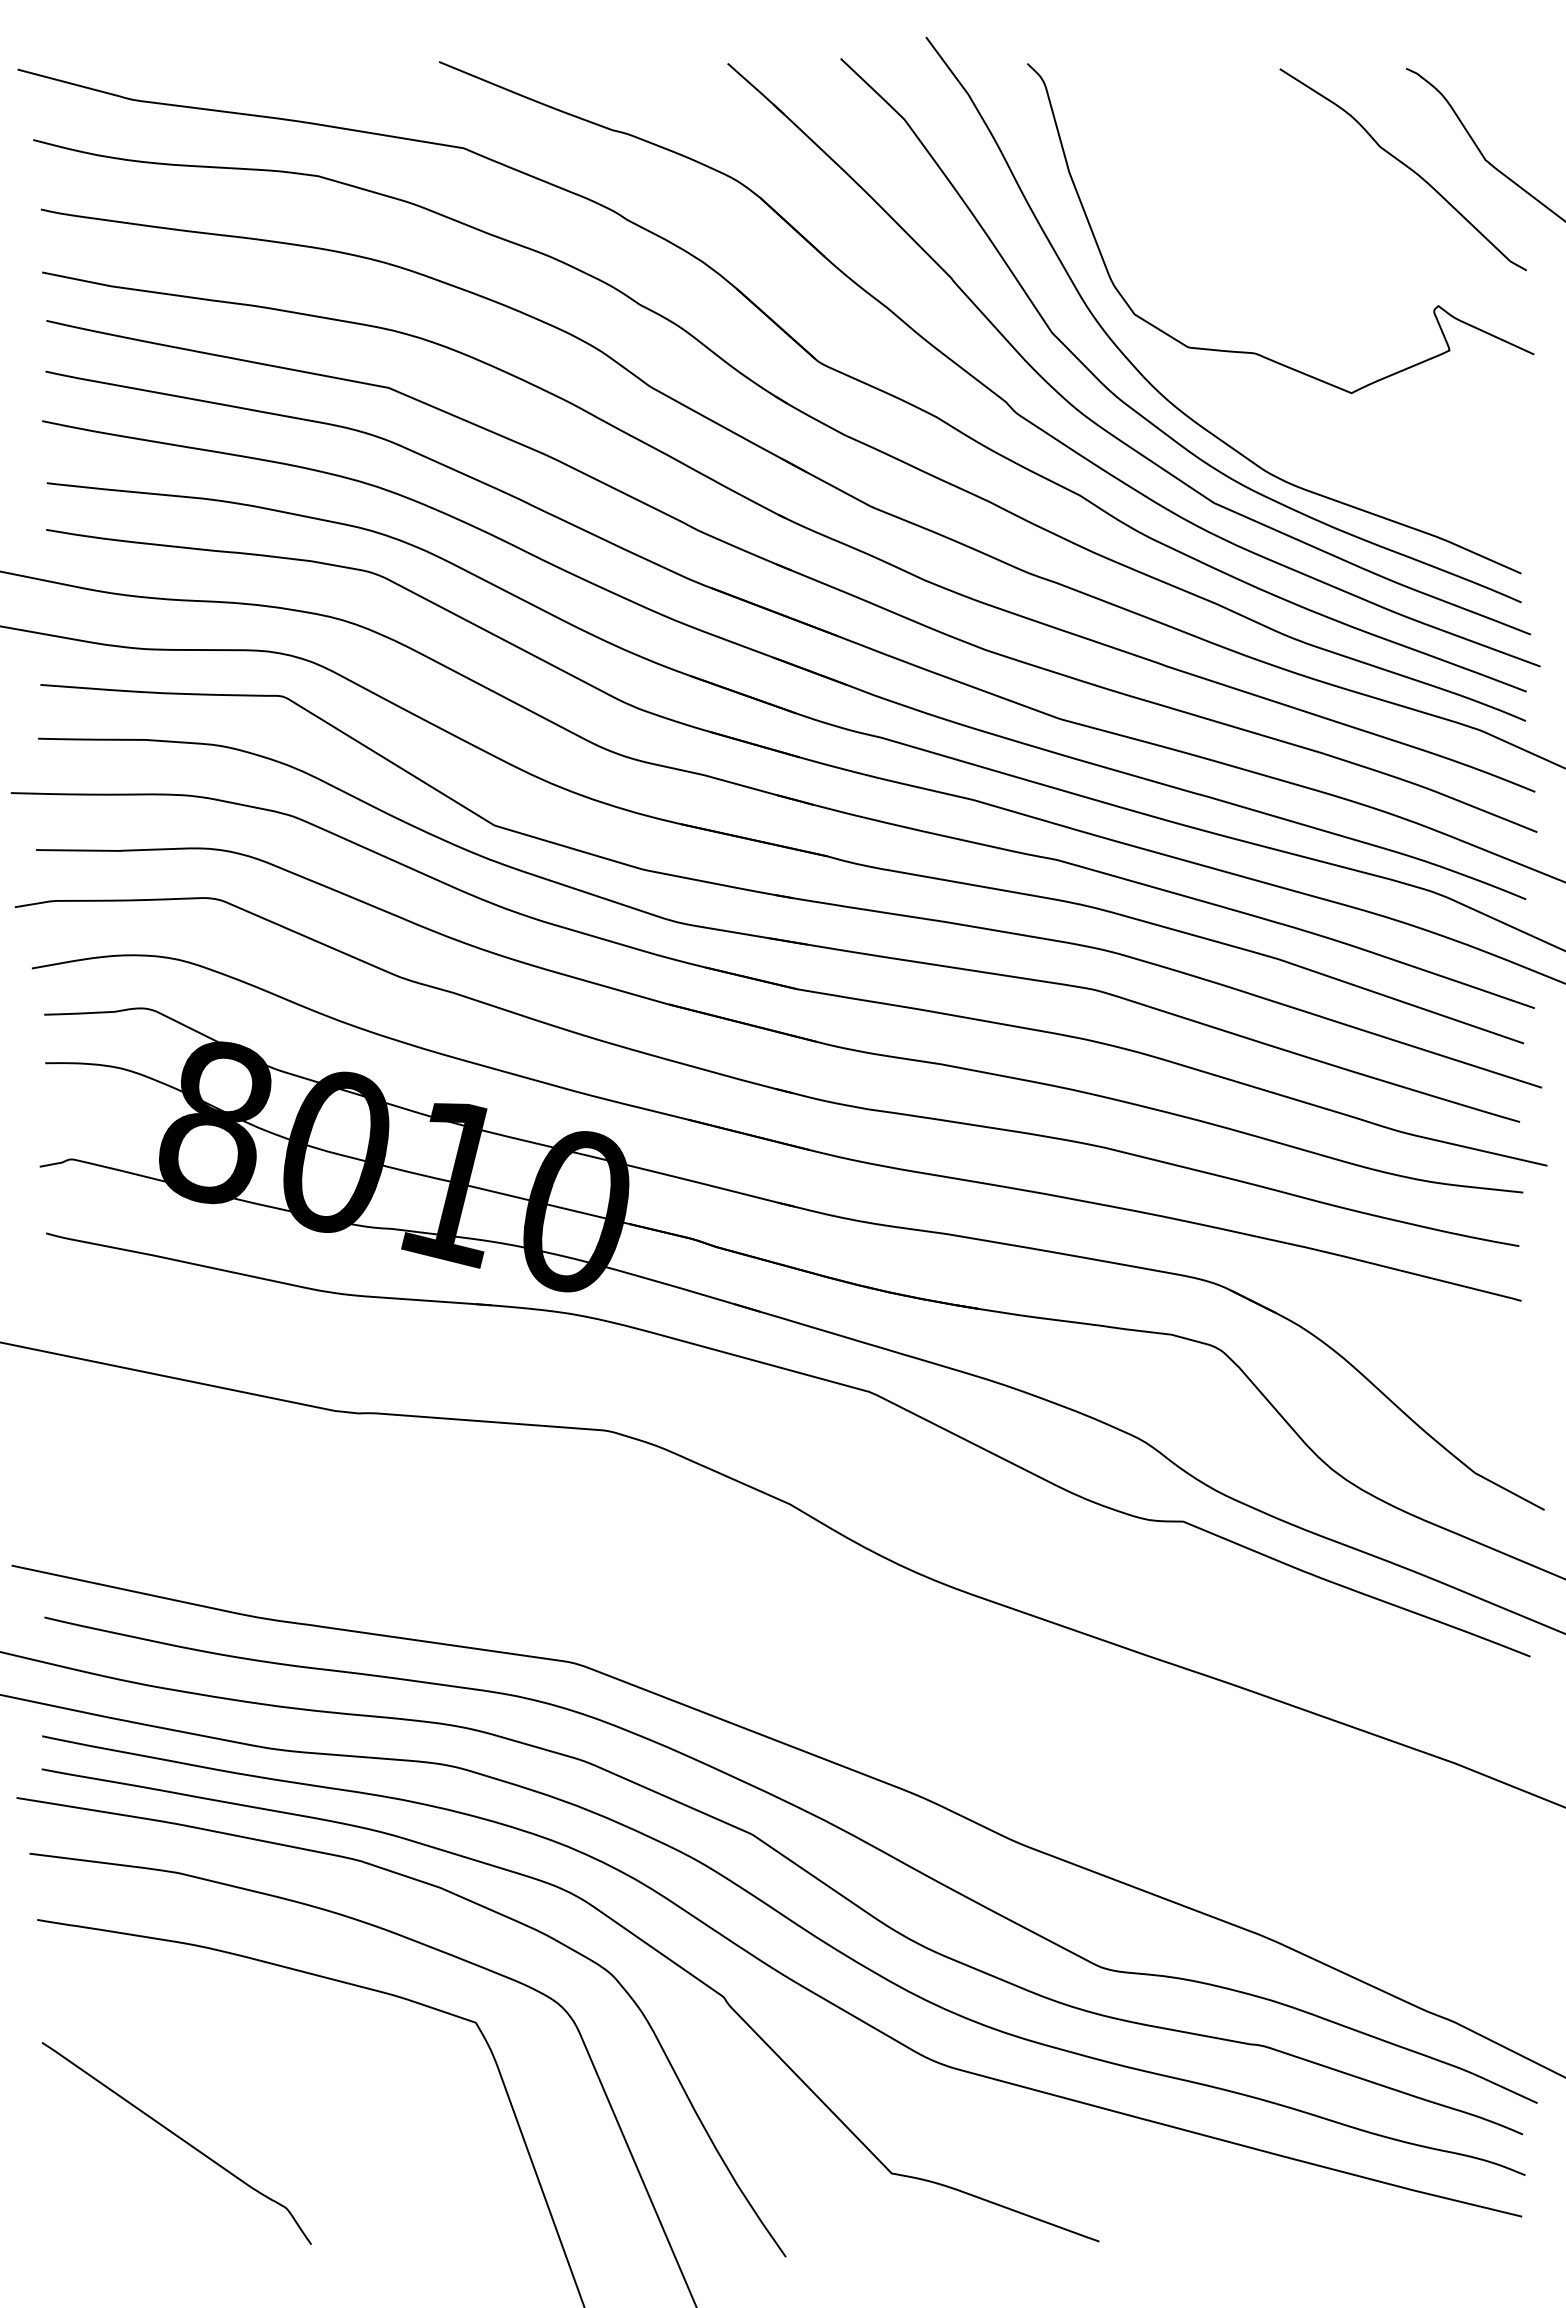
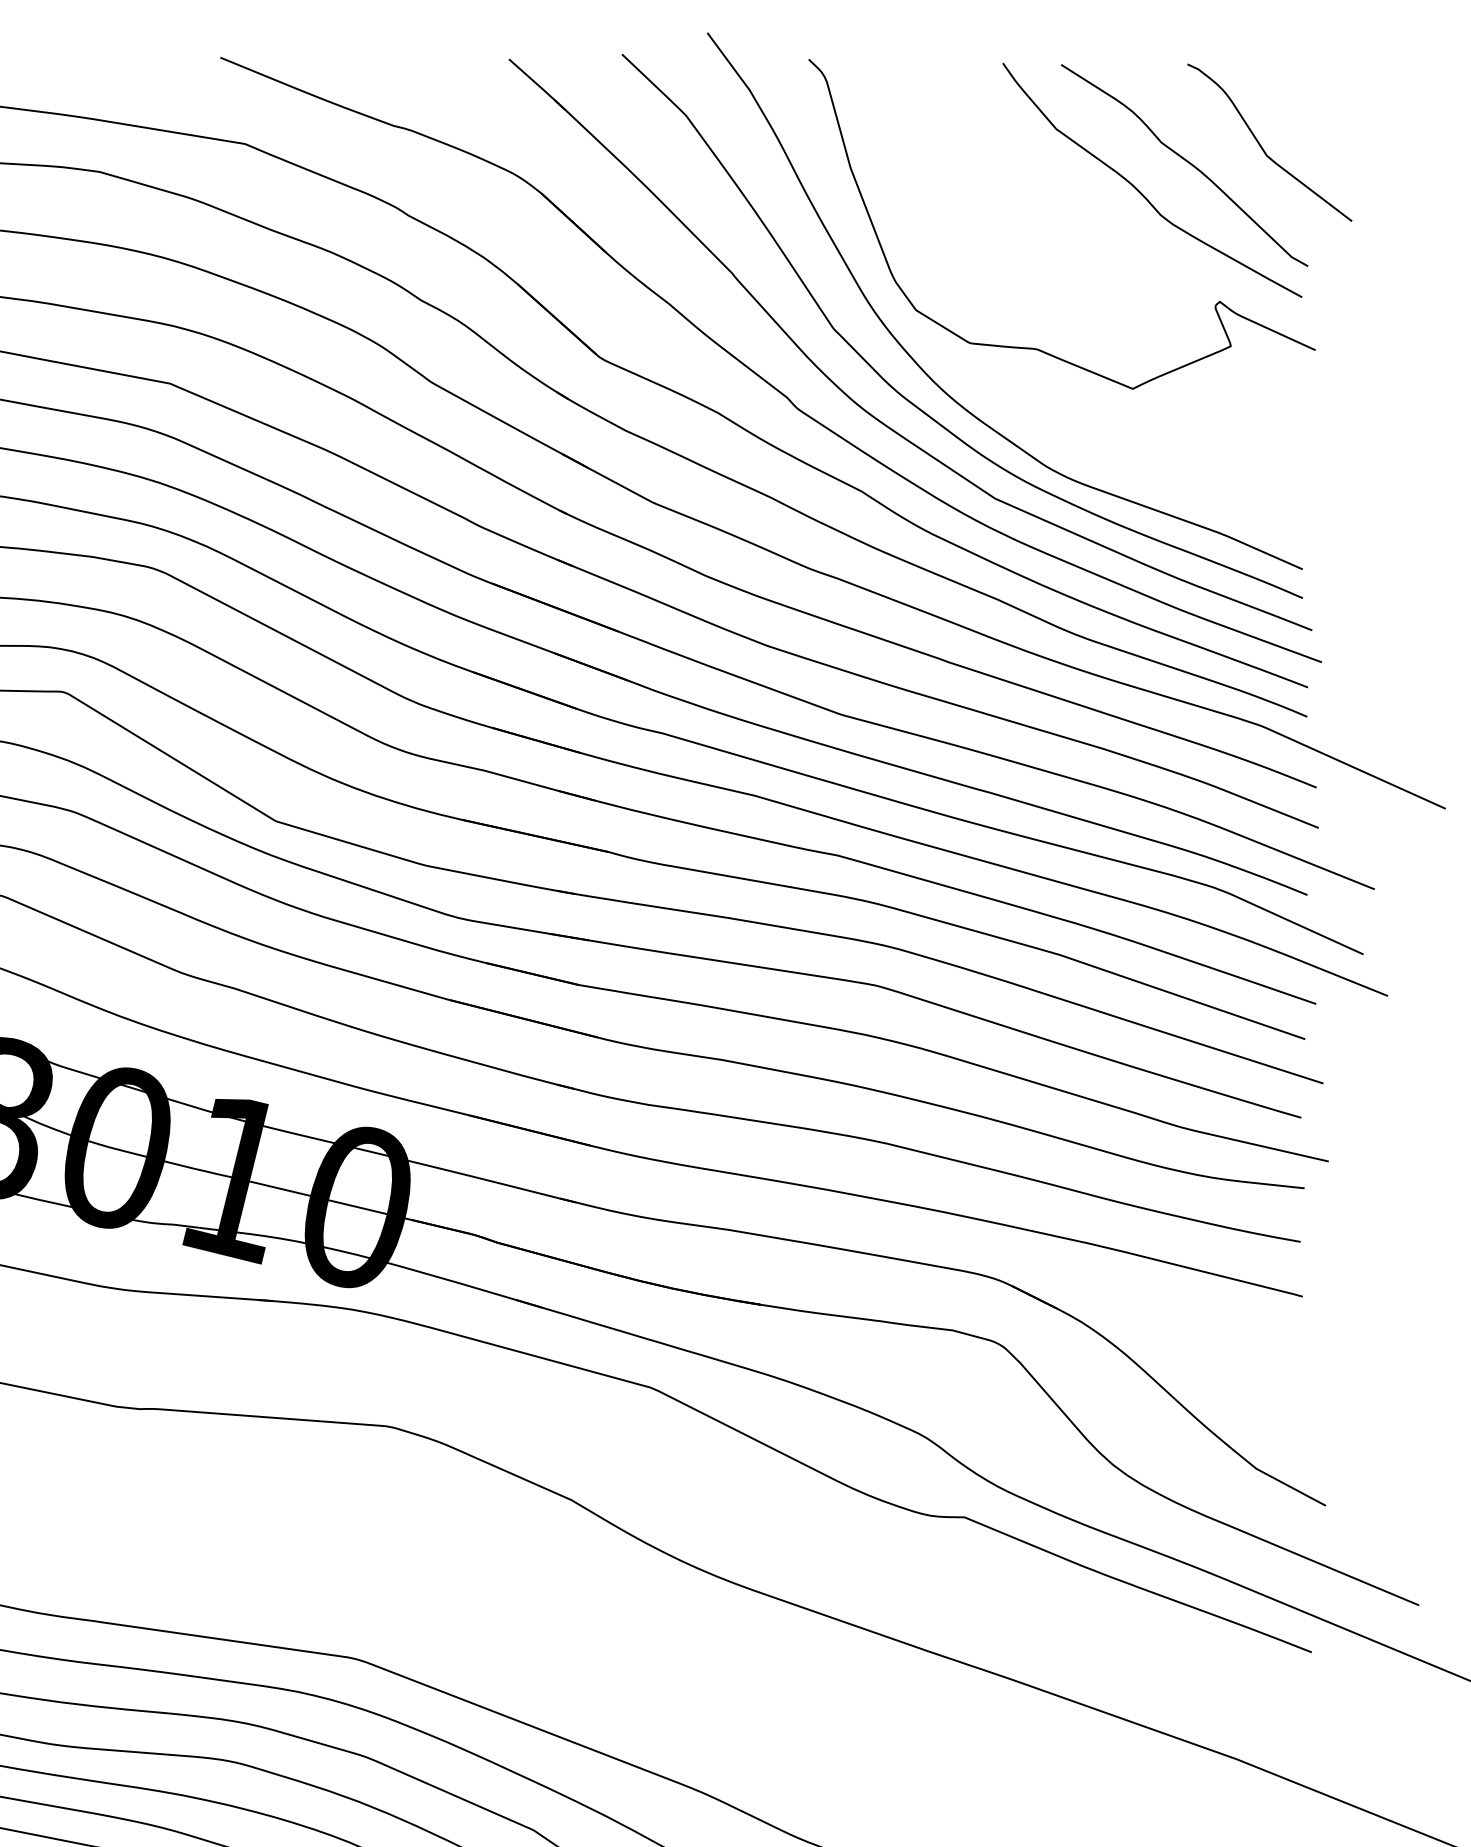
curve: (1358, 195) -> (1139, 191), added

